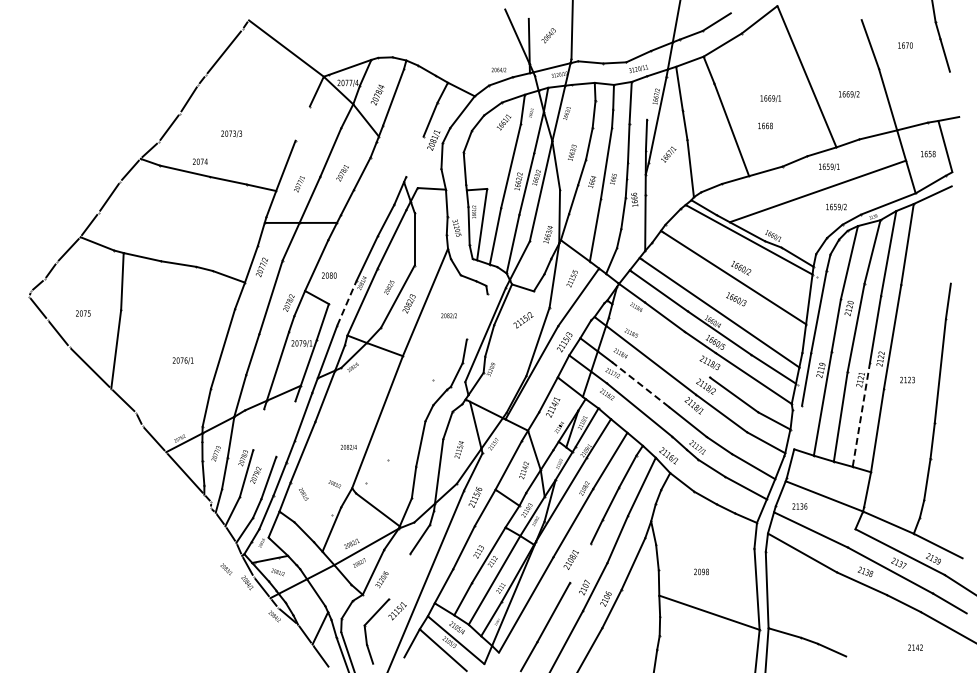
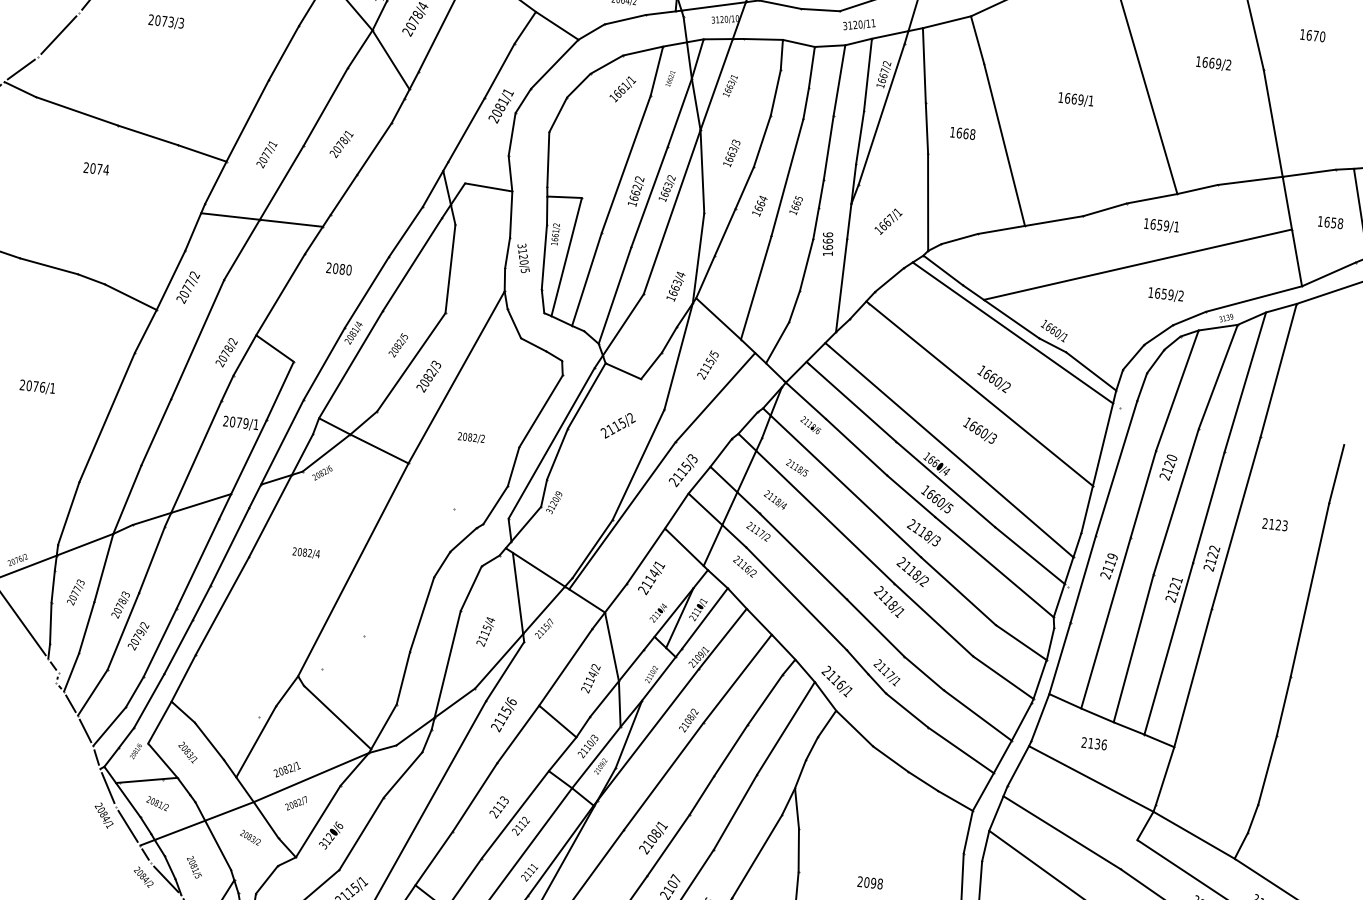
text: (849, 94) -> (1214, 63), moved
line: (646, 97) -> (867, 74), added
line: (302, 123) -> (283, 53), added
text: (765, 125) -> (962, 132), moved
text: (231, 133) -> (166, 21), moved
text: (668, 154) -> (888, 221), moved
line: (414, 156) -> (465, 129), added
text: (199, 161) -> (95, 168), moved
text: (329, 275) -> (339, 268), moved
line: (347, 302) -> (325, 362), dashed -> solid
text: (448, 315) -> (470, 436), moved
line: (476, 316) -> (539, 410), added
line: (660, 340) -> (844, 485), added
text: (182, 360) -> (36, 386), moved
text: (907, 379) -> (1275, 523), moved
line: (640, 384) -> (802, 555), dashed -> solid
line: (861, 414) -> (1169, 648), dashed -> solid
line: (797, 427) -> (1058, 657), added
line: (285, 428) -> (197, 563), added
line: (258, 429) -> (151, 559), added
text: (348, 447) -> (305, 553), moved
text: (334, 484) -> (249, 838), moved
text: (303, 494) -> (193, 867), moved
text: (799, 506) -> (1093, 743), moved
line: (580, 563) -> (668, 845), added
text: (226, 569) -> (187, 752), moved
line: (399, 576) -> (361, 833), added

